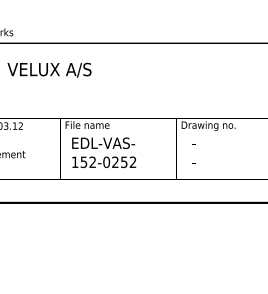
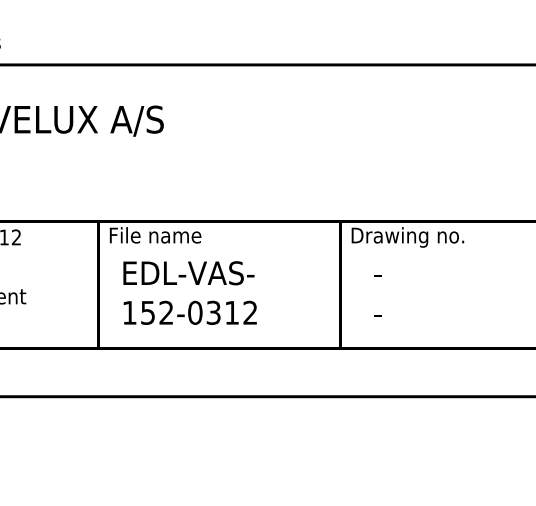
text: (119, 162) -> (222, 313), 152-0252 -> 152-0312

